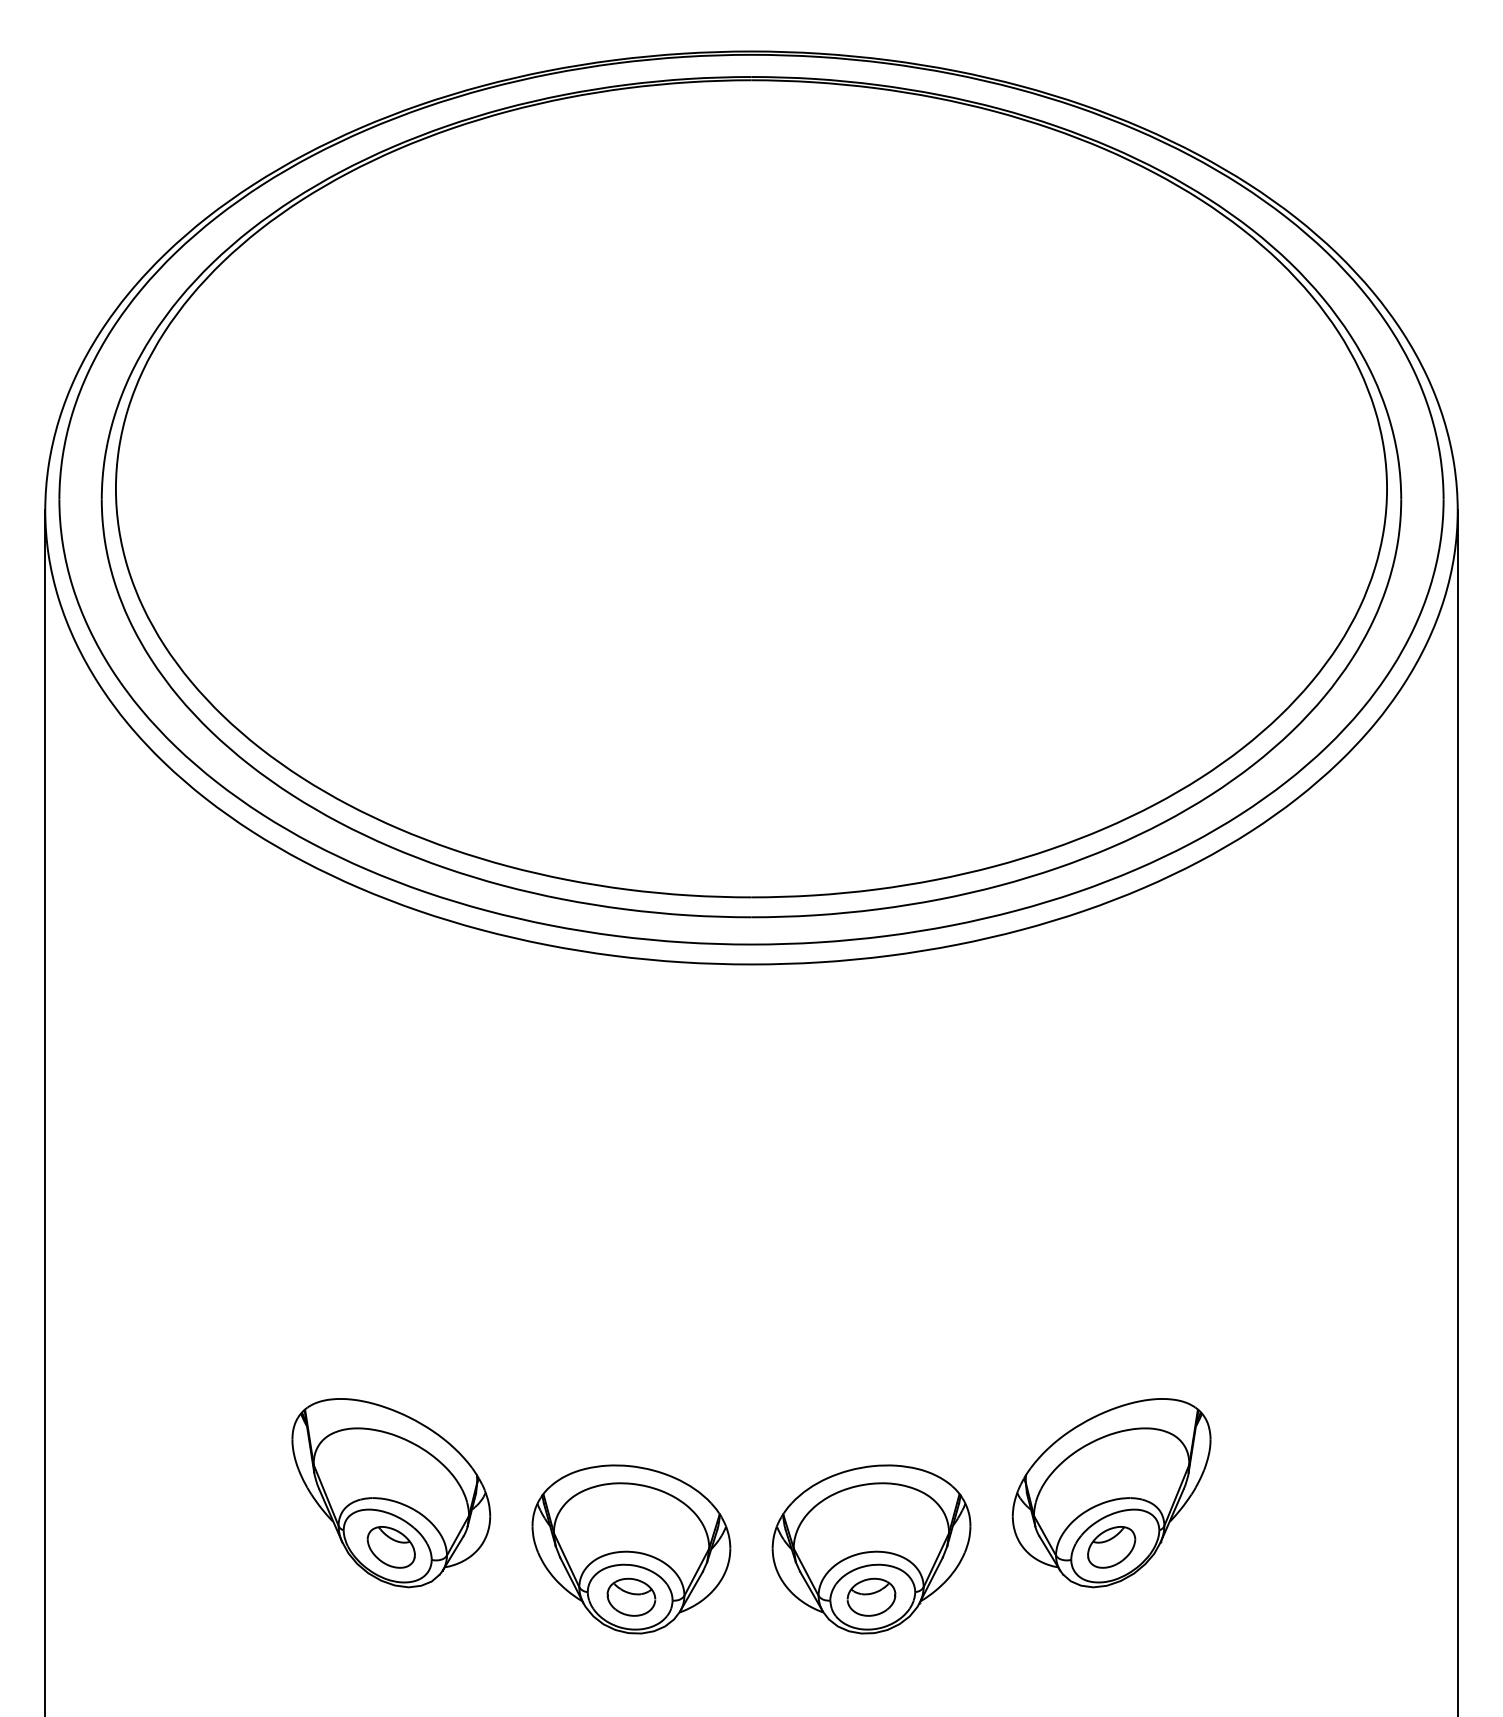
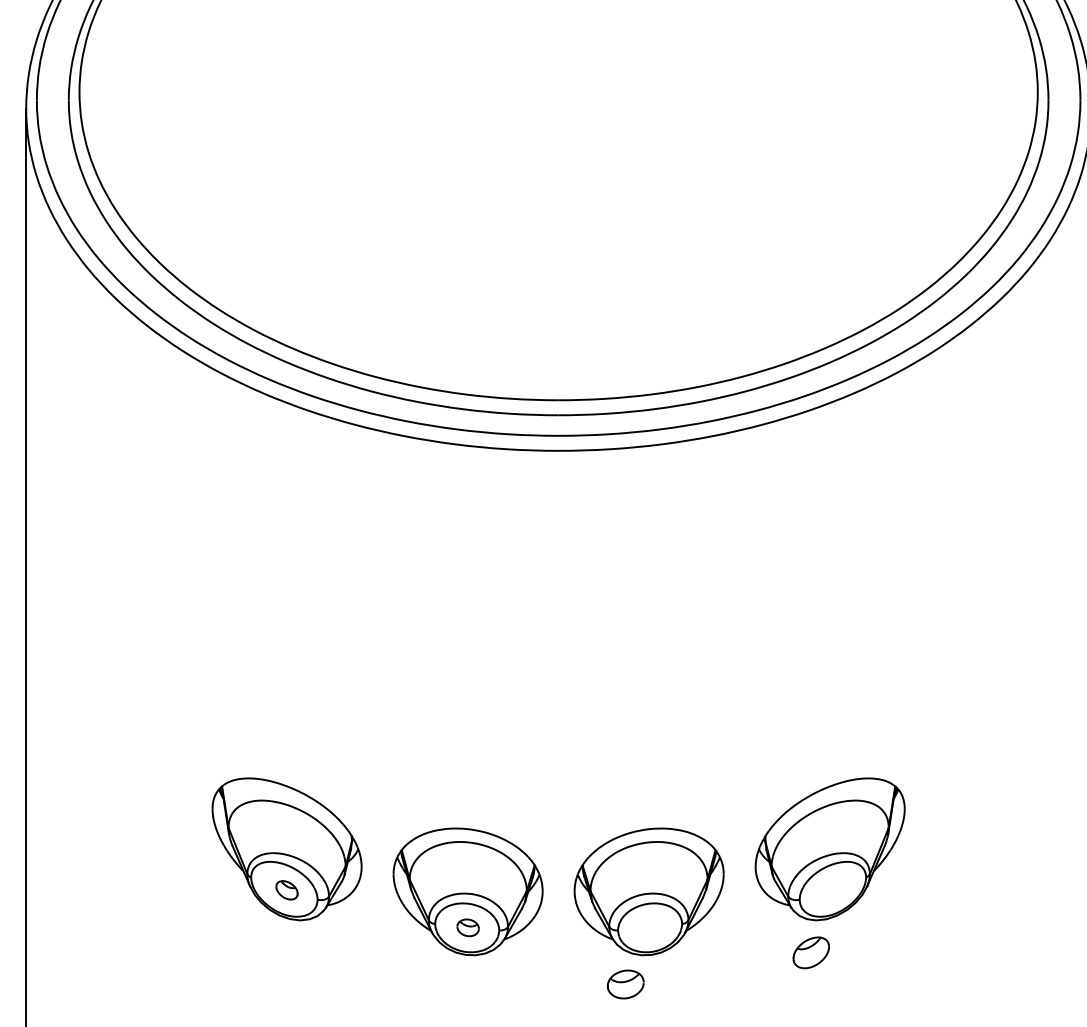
part: (390, 1547) -> (286, 890), size x0.6
part: (1111, 1547) -> (811, 952), moved
part: (631, 1596) -> (468, 927), size x0.6
part: (871, 1596) -> (625, 983), moved

